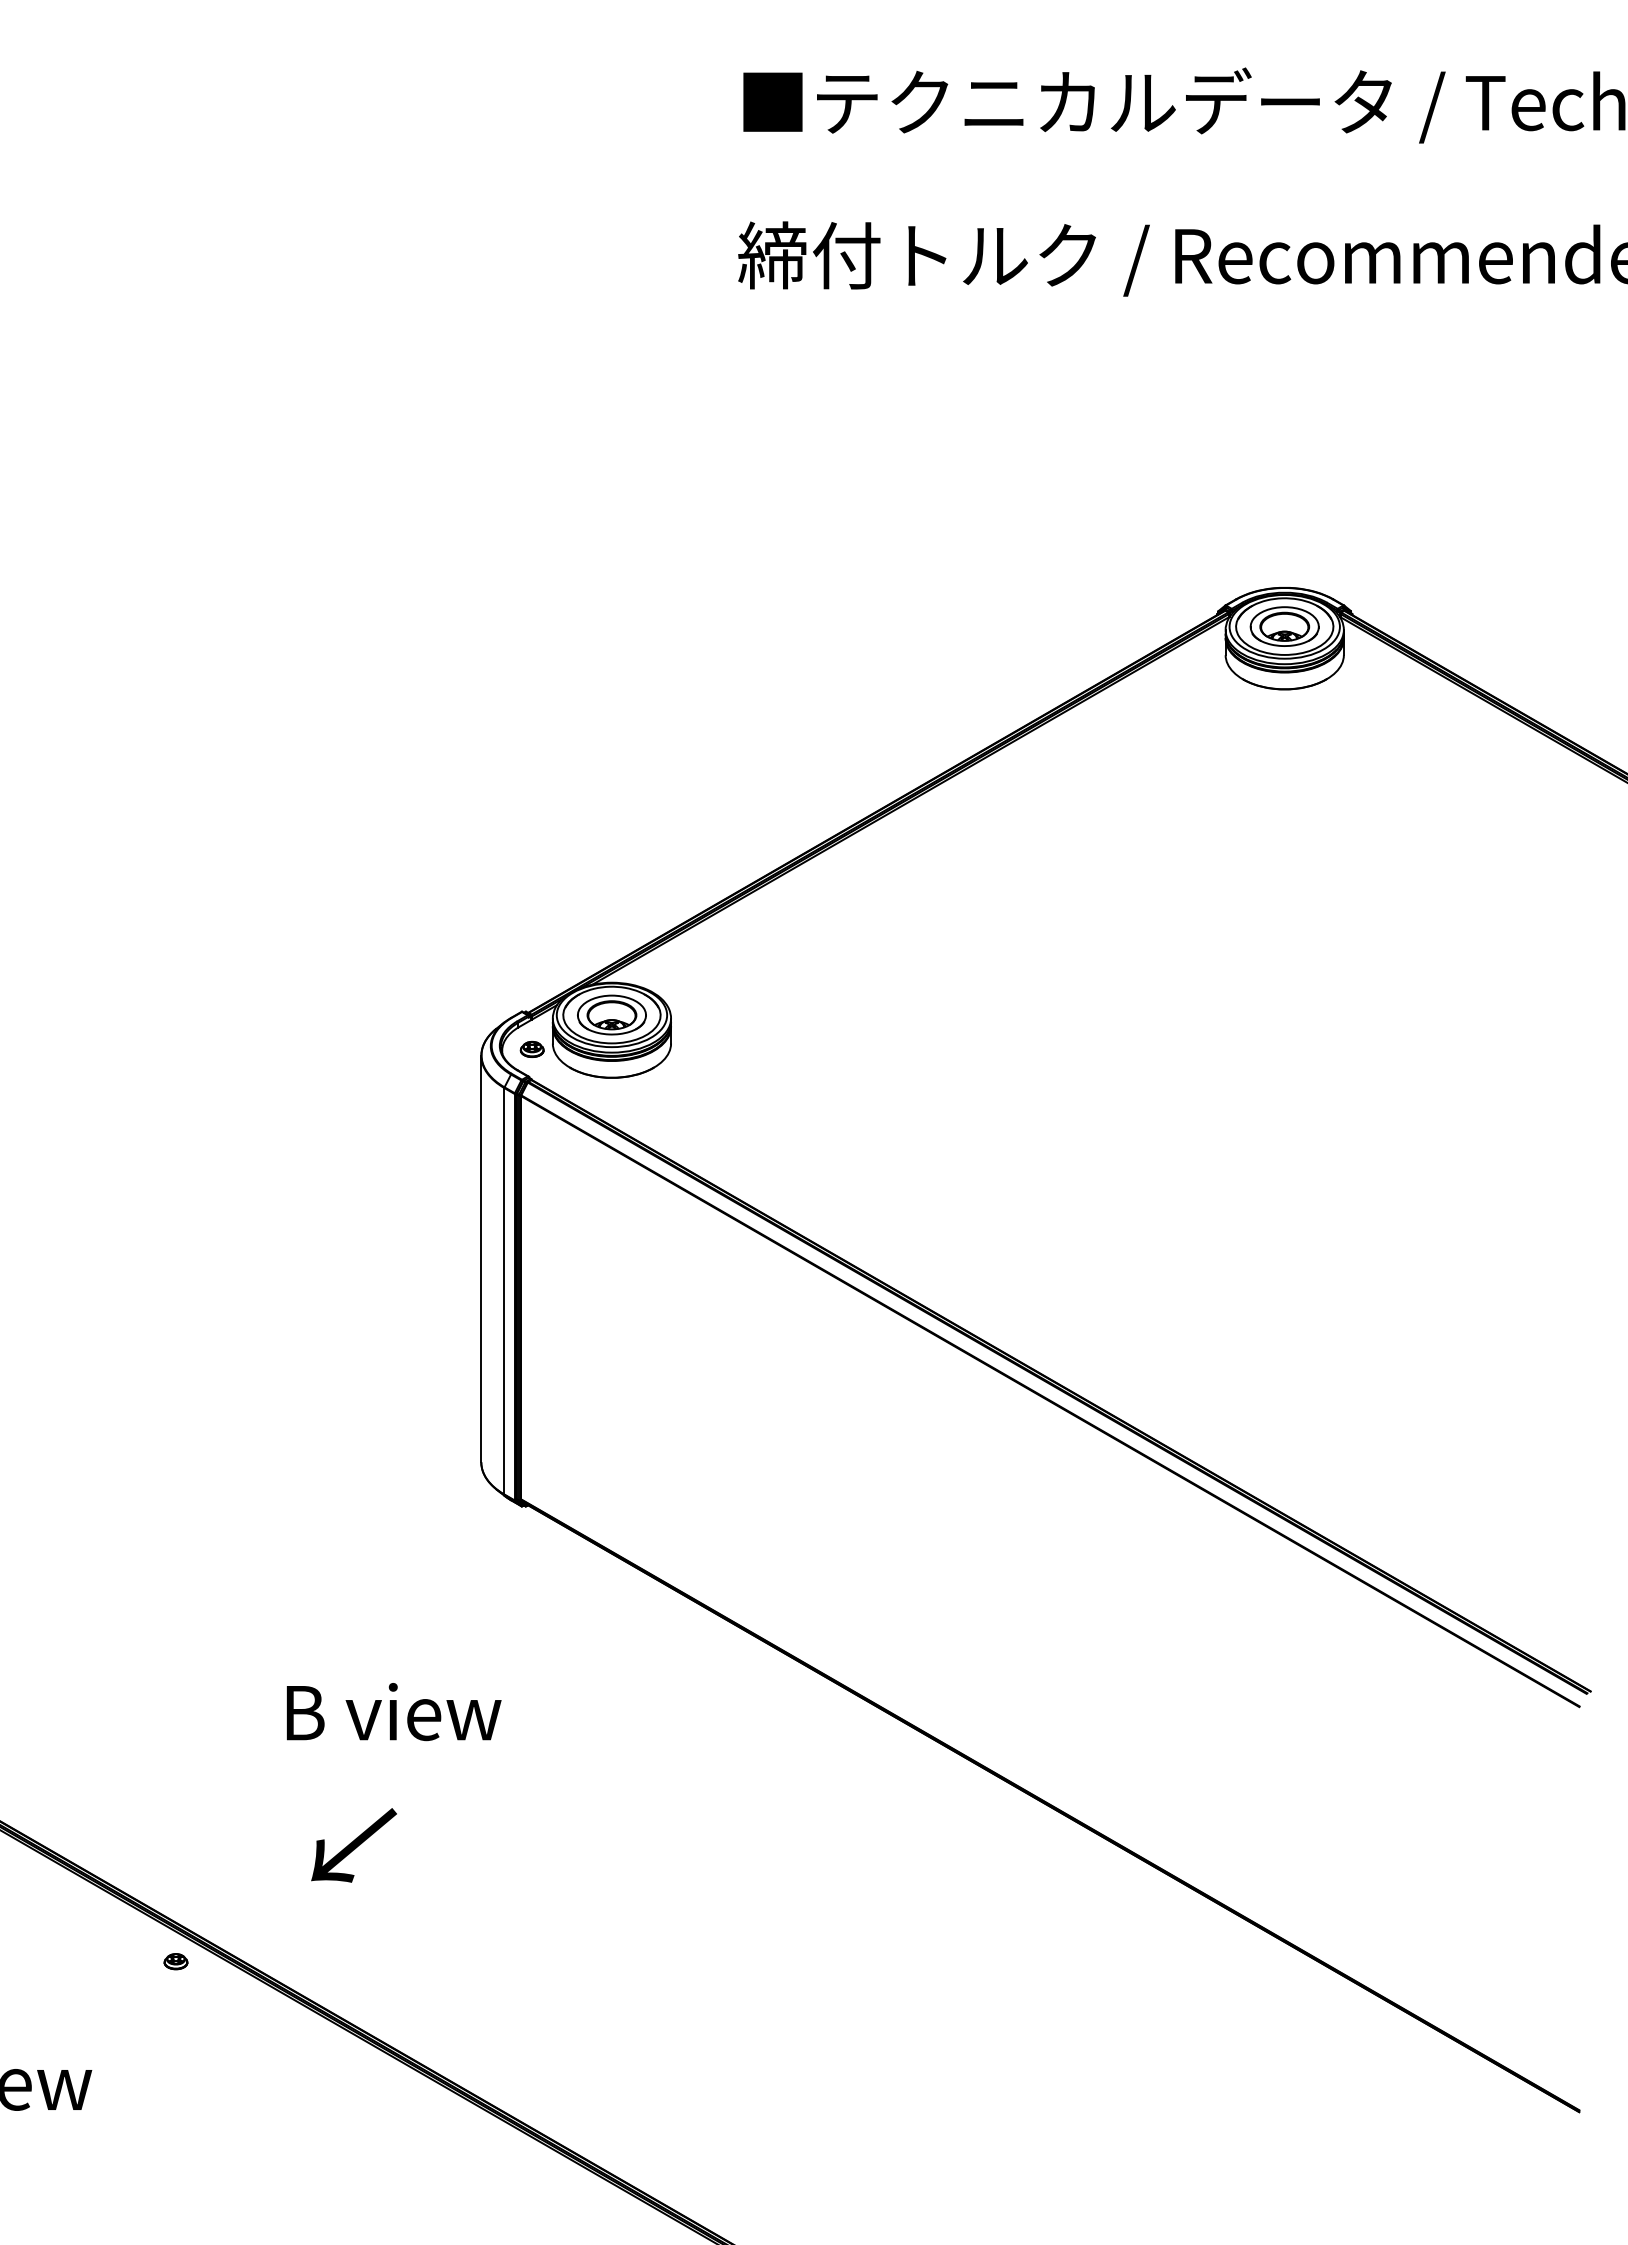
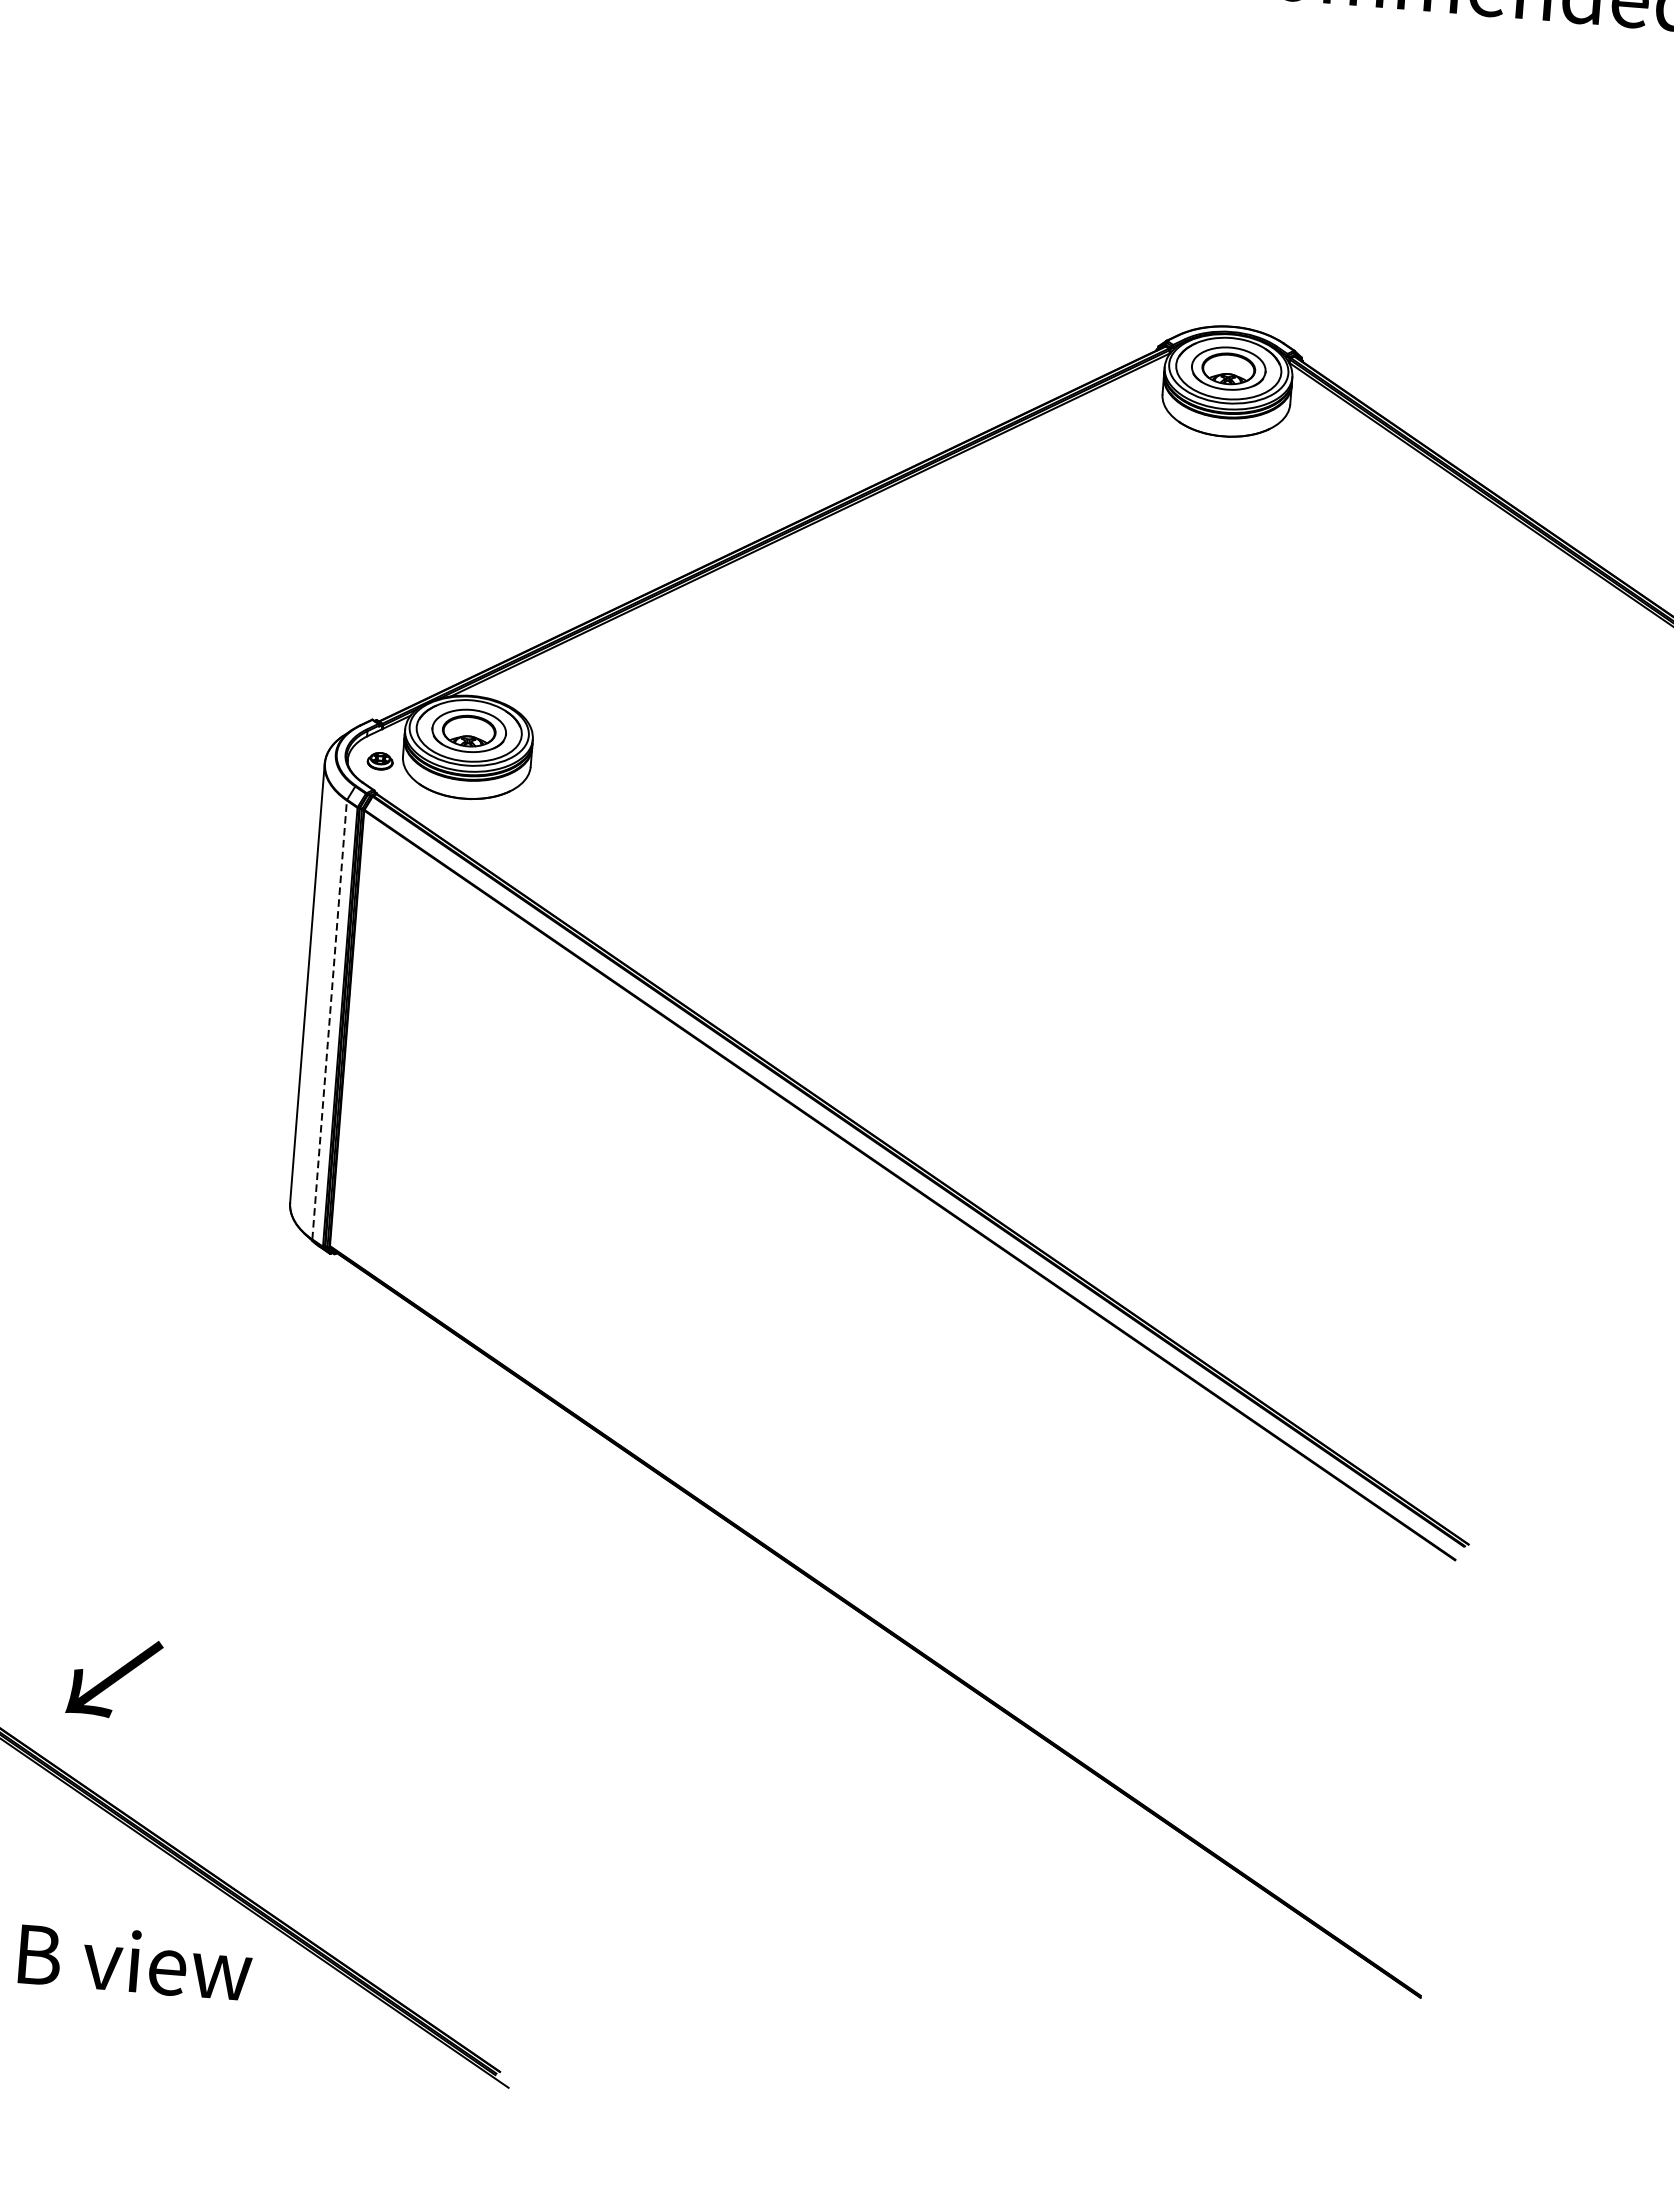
line: (504, 1290) -> (329, 1019), solid -> dashed
text: (394, 1712) -> (136, 1962), moved
text: (353, 1845) -> (113, 1678), moved

